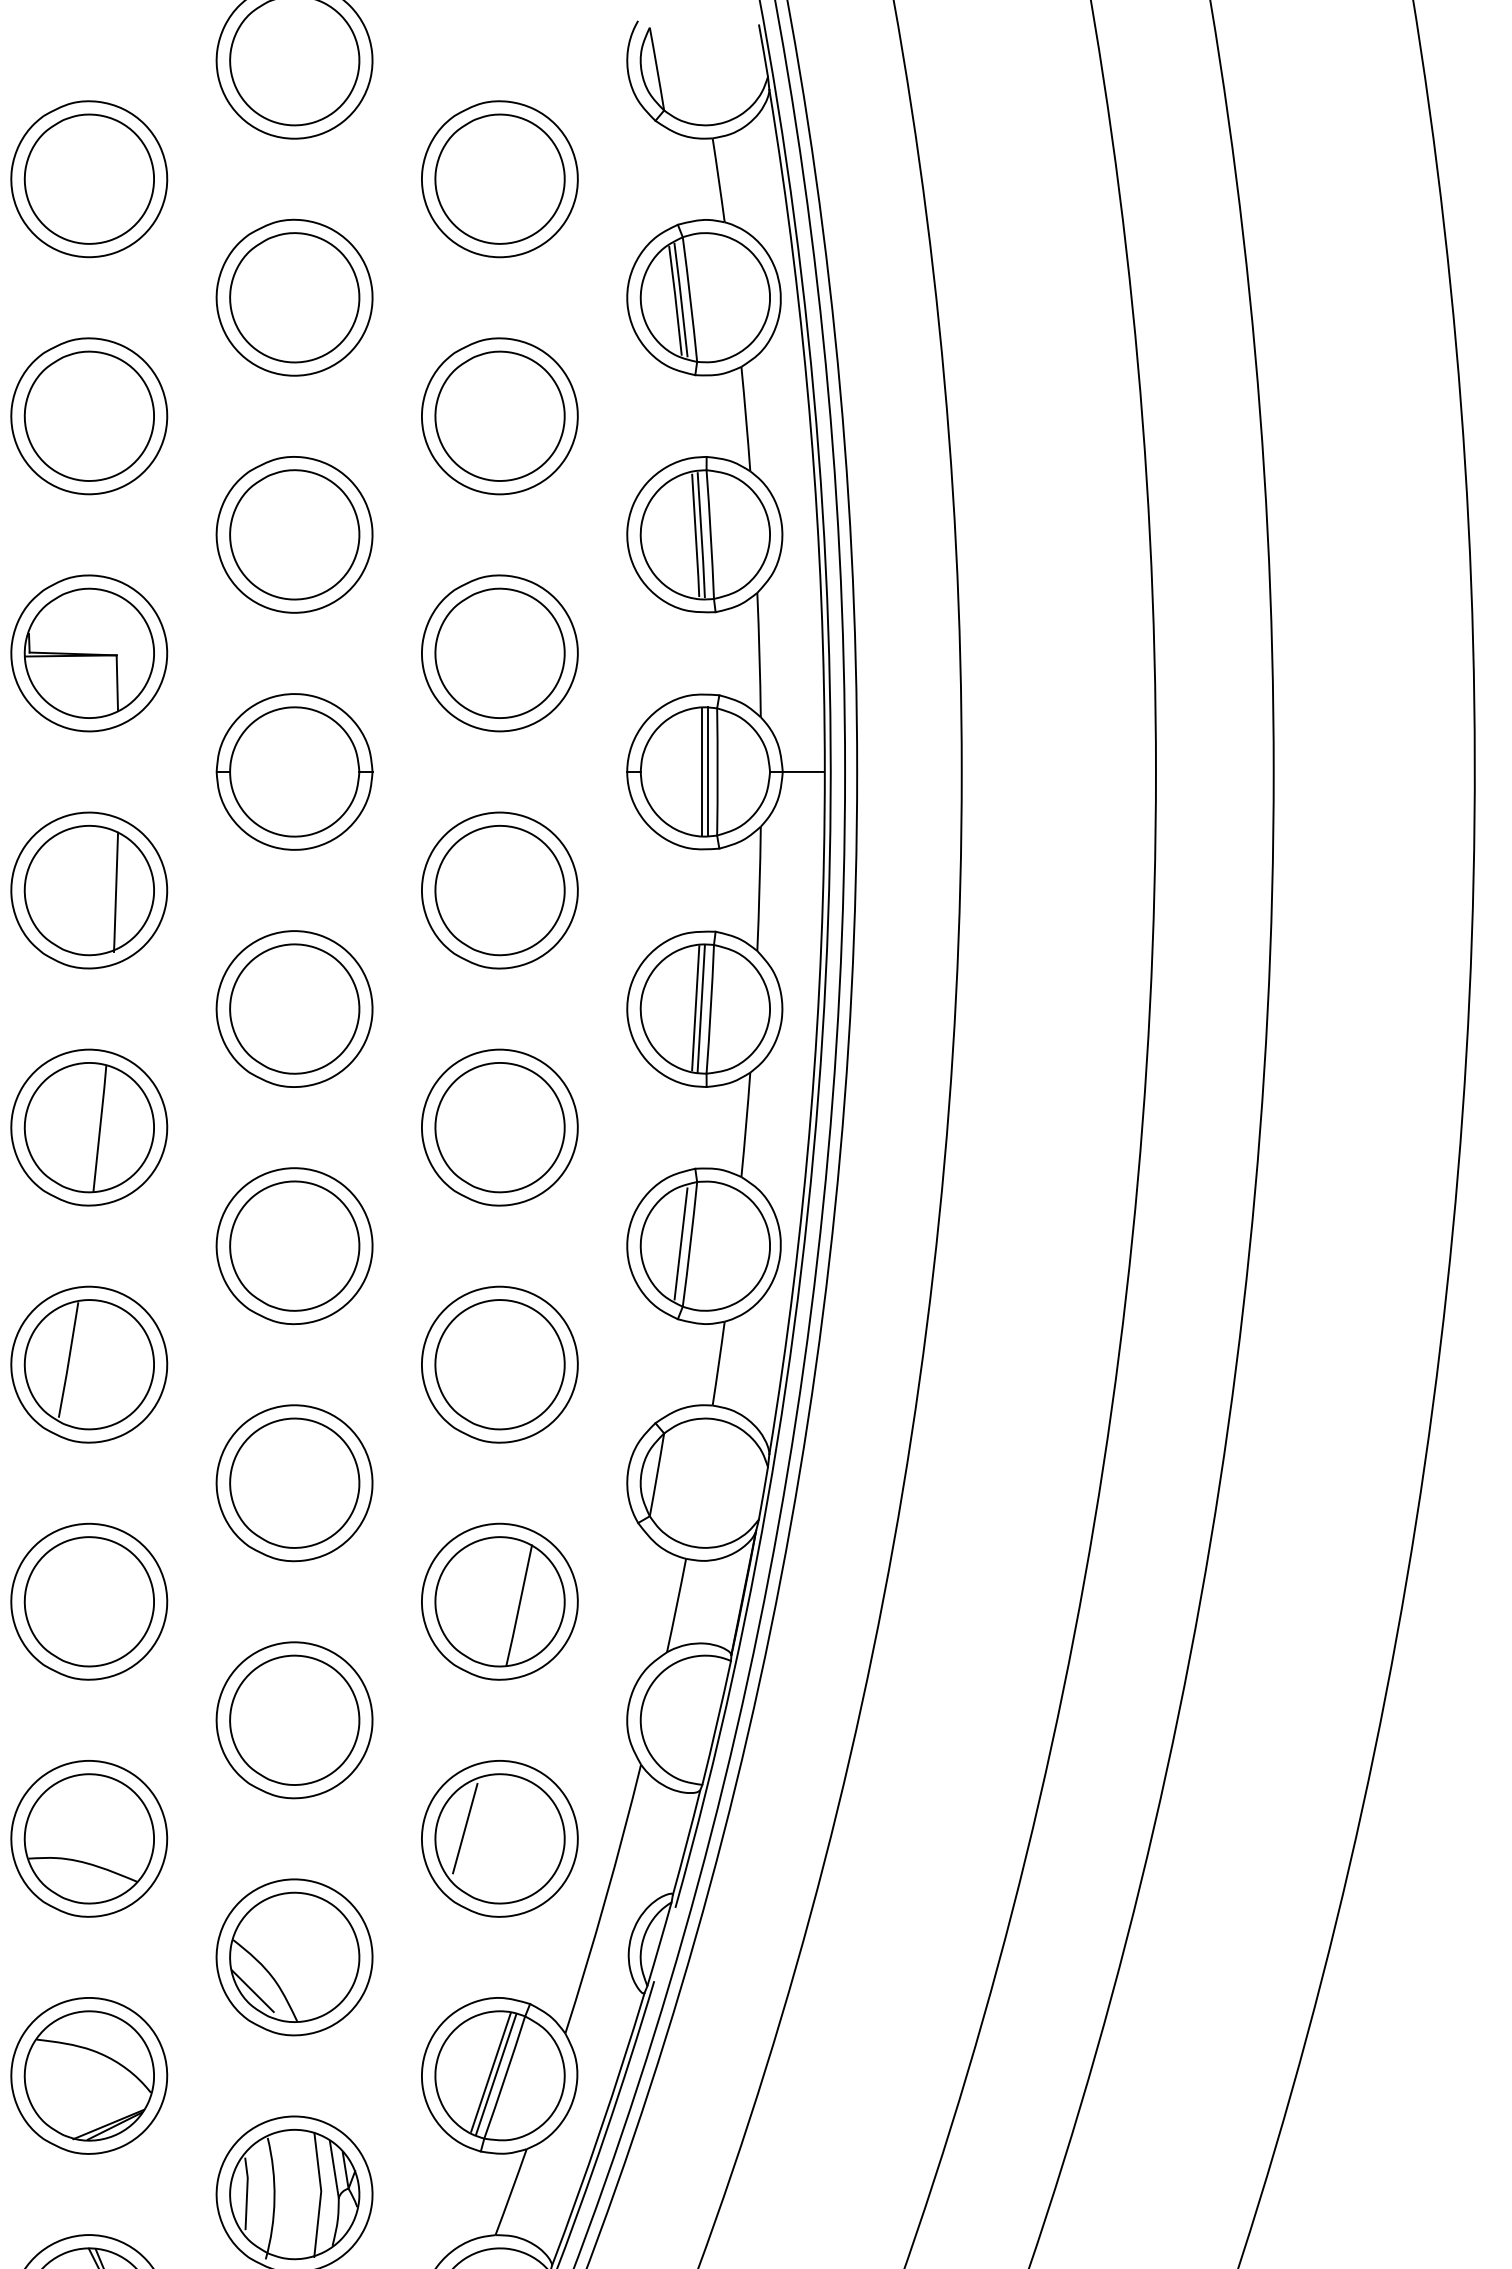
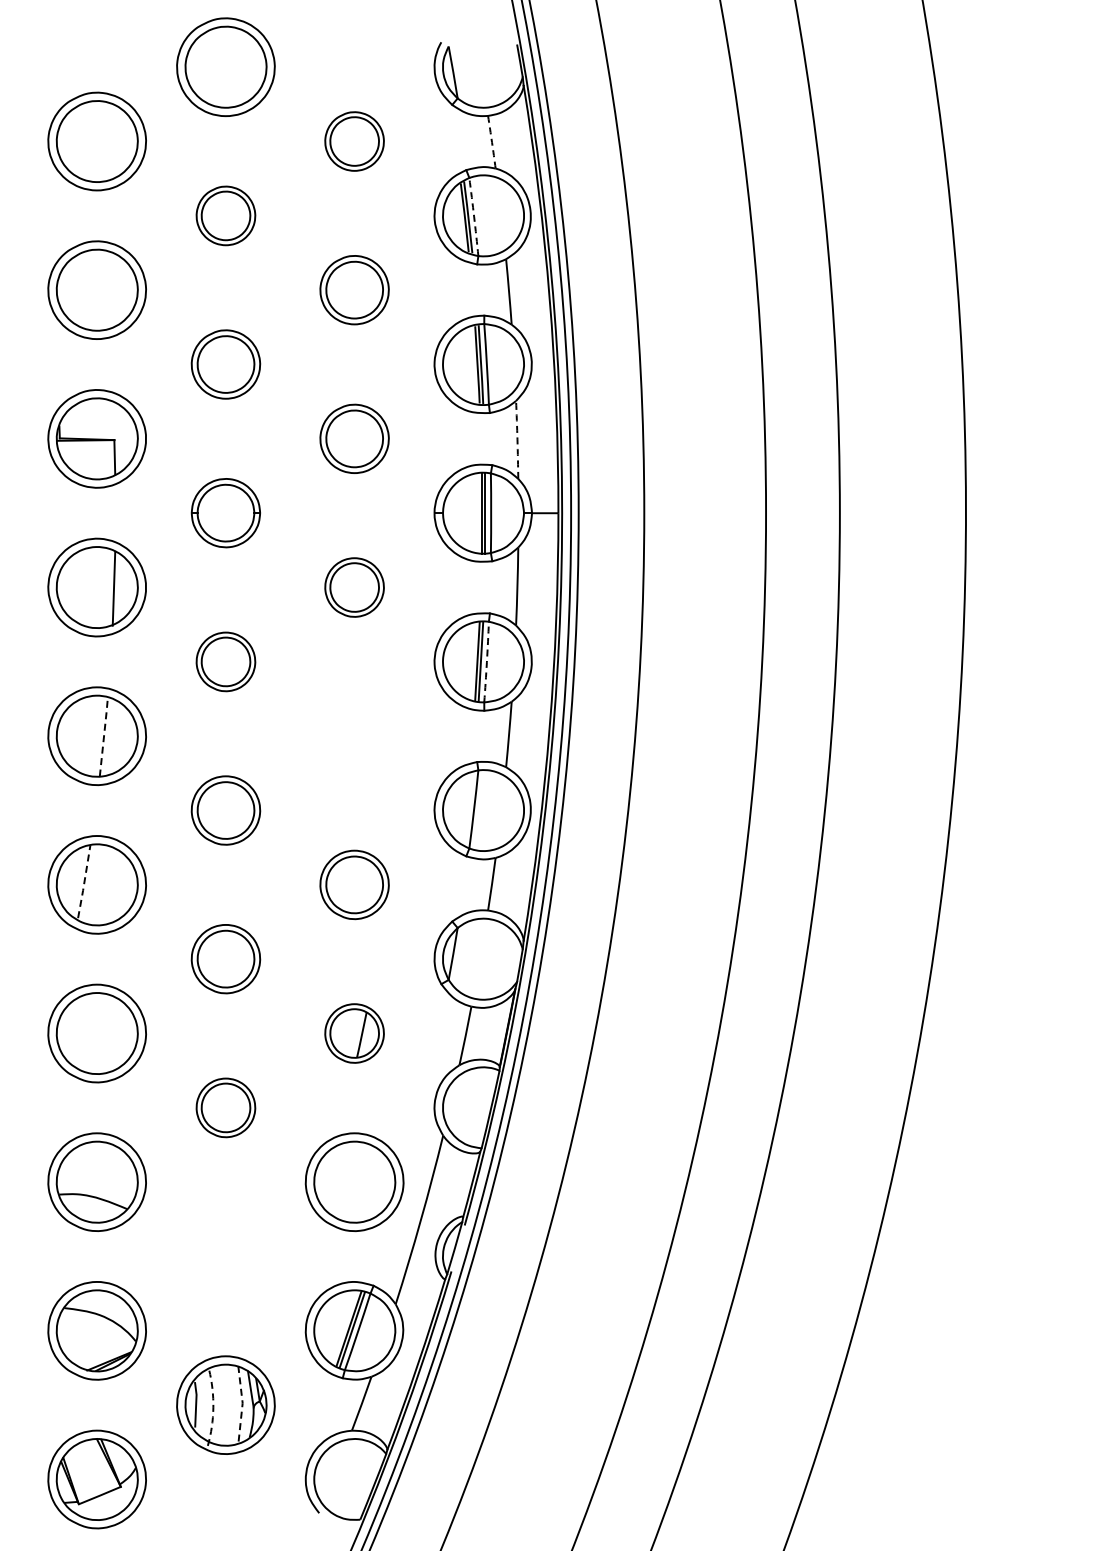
part: (499, 179) -> (354, 141), size x0.6
arc: (719, 180) -> (492, 142), solid -> dashed
part: (293, 297) -> (225, 215), size x0.6
arc: (690, 298) -> (474, 216), solid -> dashed
part: (499, 415) -> (354, 289), size x0.7
part: (293, 534) -> (225, 364), size x0.7
part: (499, 652) -> (354, 438), size x0.7
arc: (759, 654) -> (517, 439), solid -> dashed
part: (293, 770) -> (225, 512), size x0.7
part: (499, 890) -> (354, 587), size x0.6
part: (293, 1008) -> (225, 661), size x0.6
arc: (710, 1010) -> (486, 662), solid -> dashed
line: (100, 1128) -> (104, 736), solid -> dashed
part: (499, 1128) -> (354, 736), removed
line: (681, 1242) -> (468, 808), removed
part: (293, 1246) -> (225, 810), size x0.7
line: (69, 1359) -> (84, 881), solid -> dashed
part: (499, 1364) -> (354, 884), size x0.7
part: (293, 1482) -> (225, 958), size x0.7
part: (499, 1601) -> (354, 1033), size x0.6
part: (293, 1719) -> (225, 1107), size x0.6
line: (464, 1828) -> (332, 1175), removed
part: (293, 1957) -> (225, 1256), removed
line: (320, 2194) -> (242, 1405), solid -> dashed
arc: (274, 2198) -> (213, 1407), solid -> dashed

